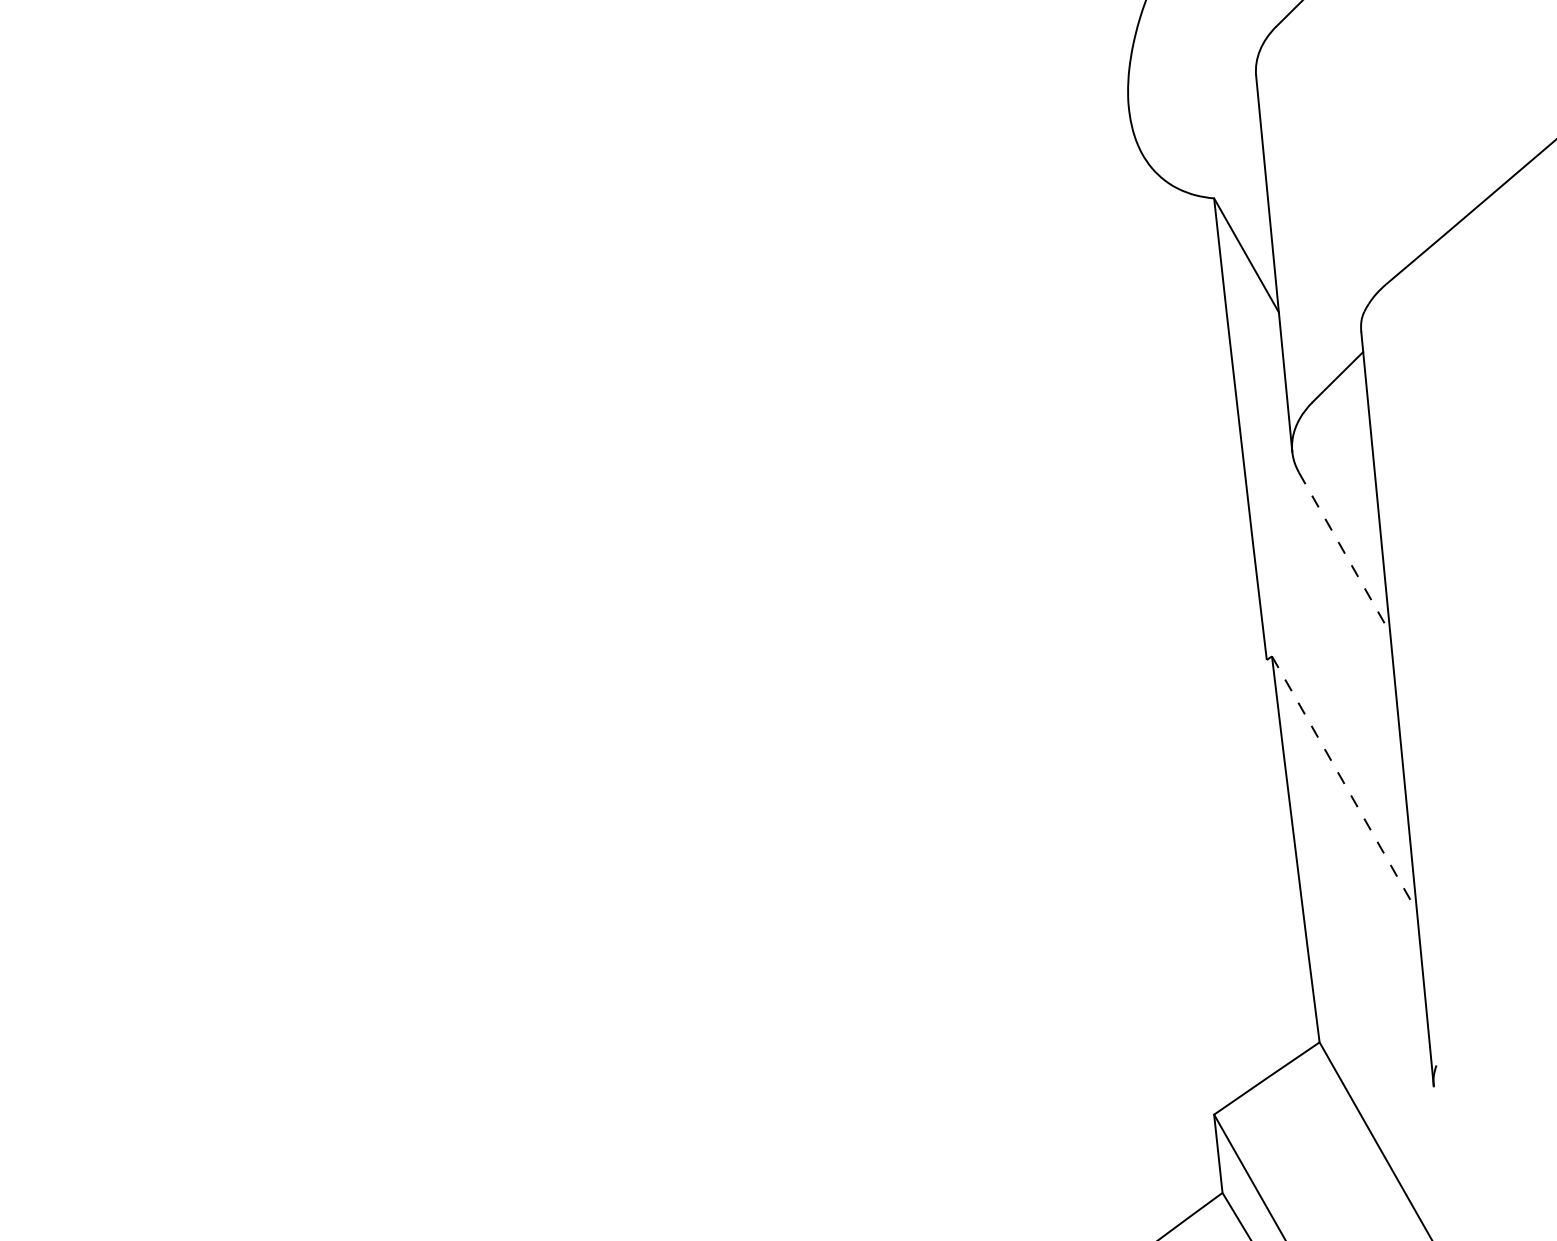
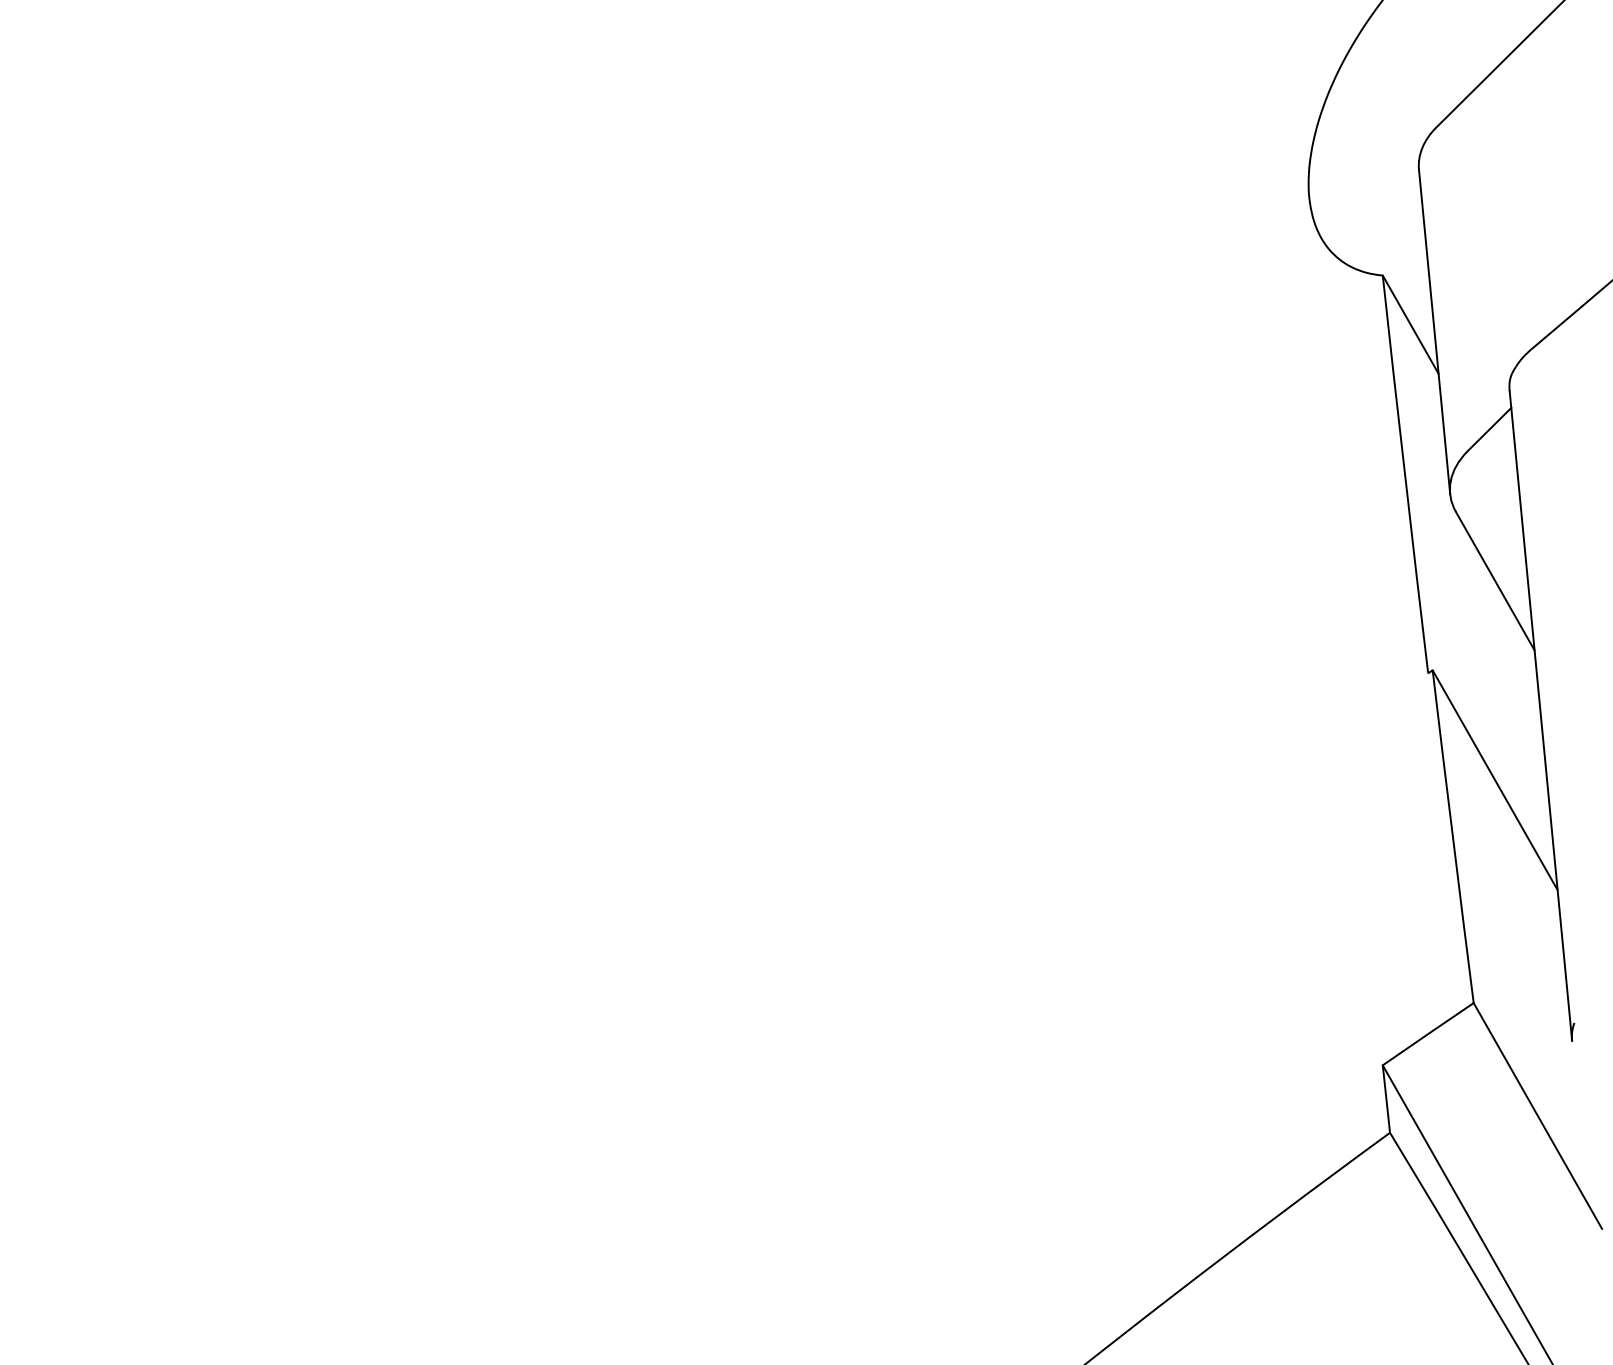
line: (1344, 553) -> (1495, 581), dashed -> solid
line: (1344, 784) -> (1495, 780), dashed -> solid

